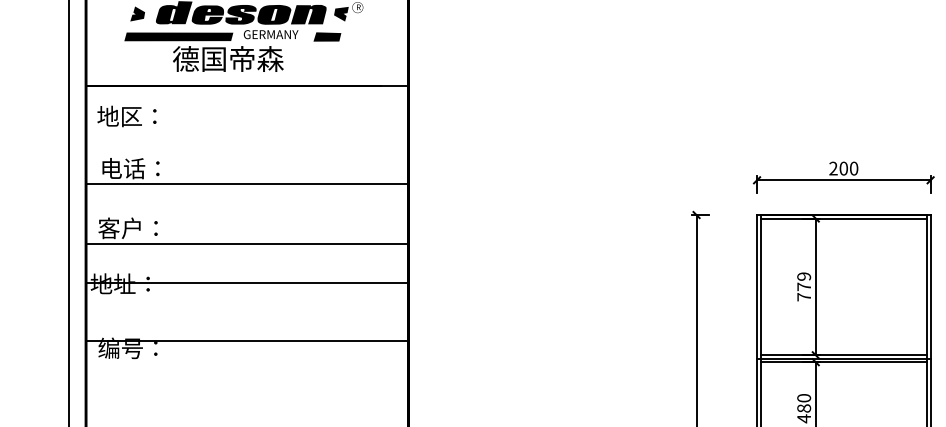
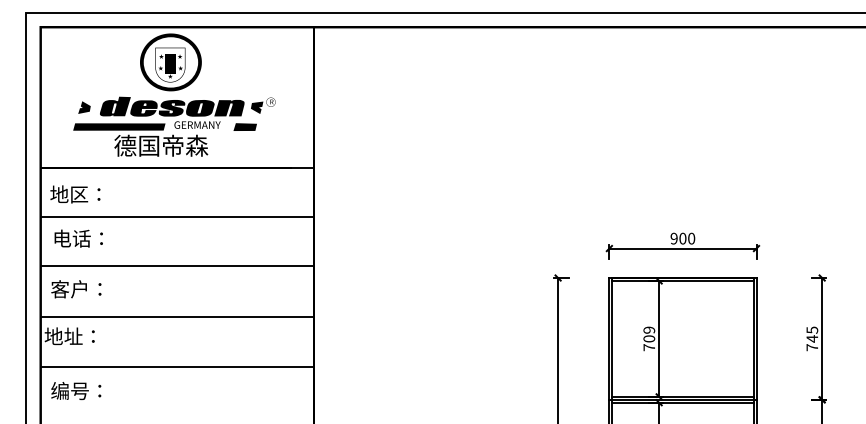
text: (832, 168) -> (673, 238), 200 -> 900
line: (247, 183) -> (177, 217), moved
line: (248, 243) -> (178, 266), moved
line: (247, 282) -> (177, 316), moved
text: (804, 286) -> (649, 338), 779 -> 709
line: (247, 341) -> (177, 367), moved

